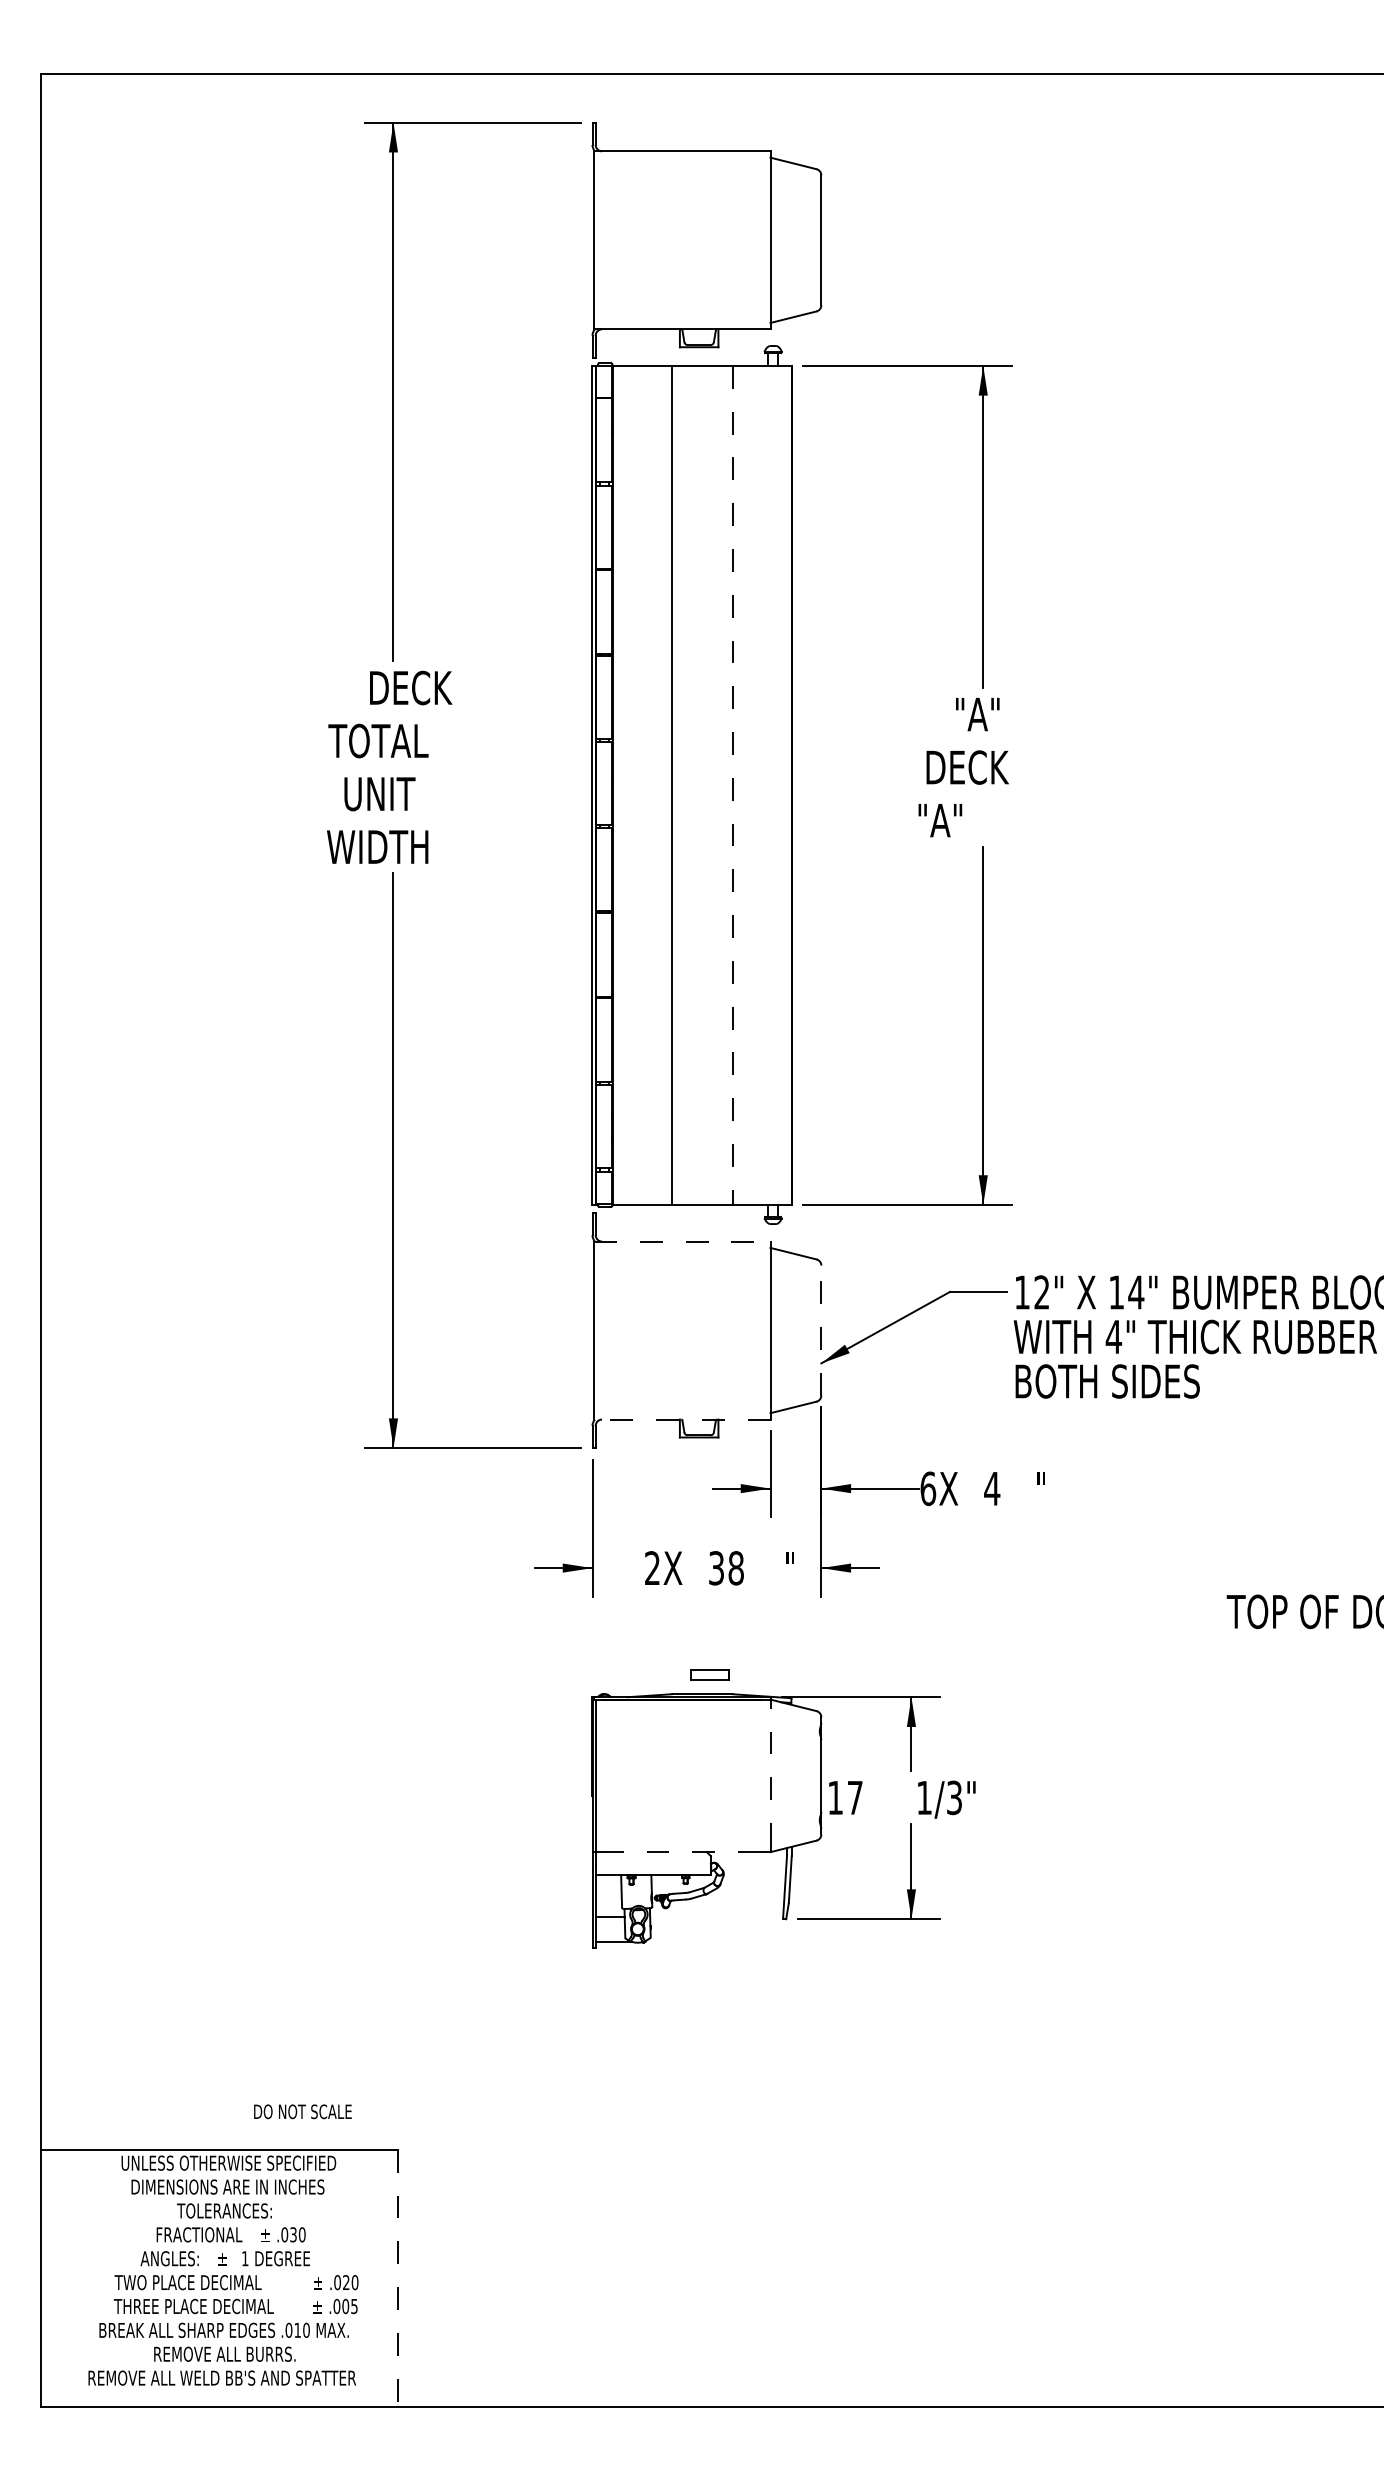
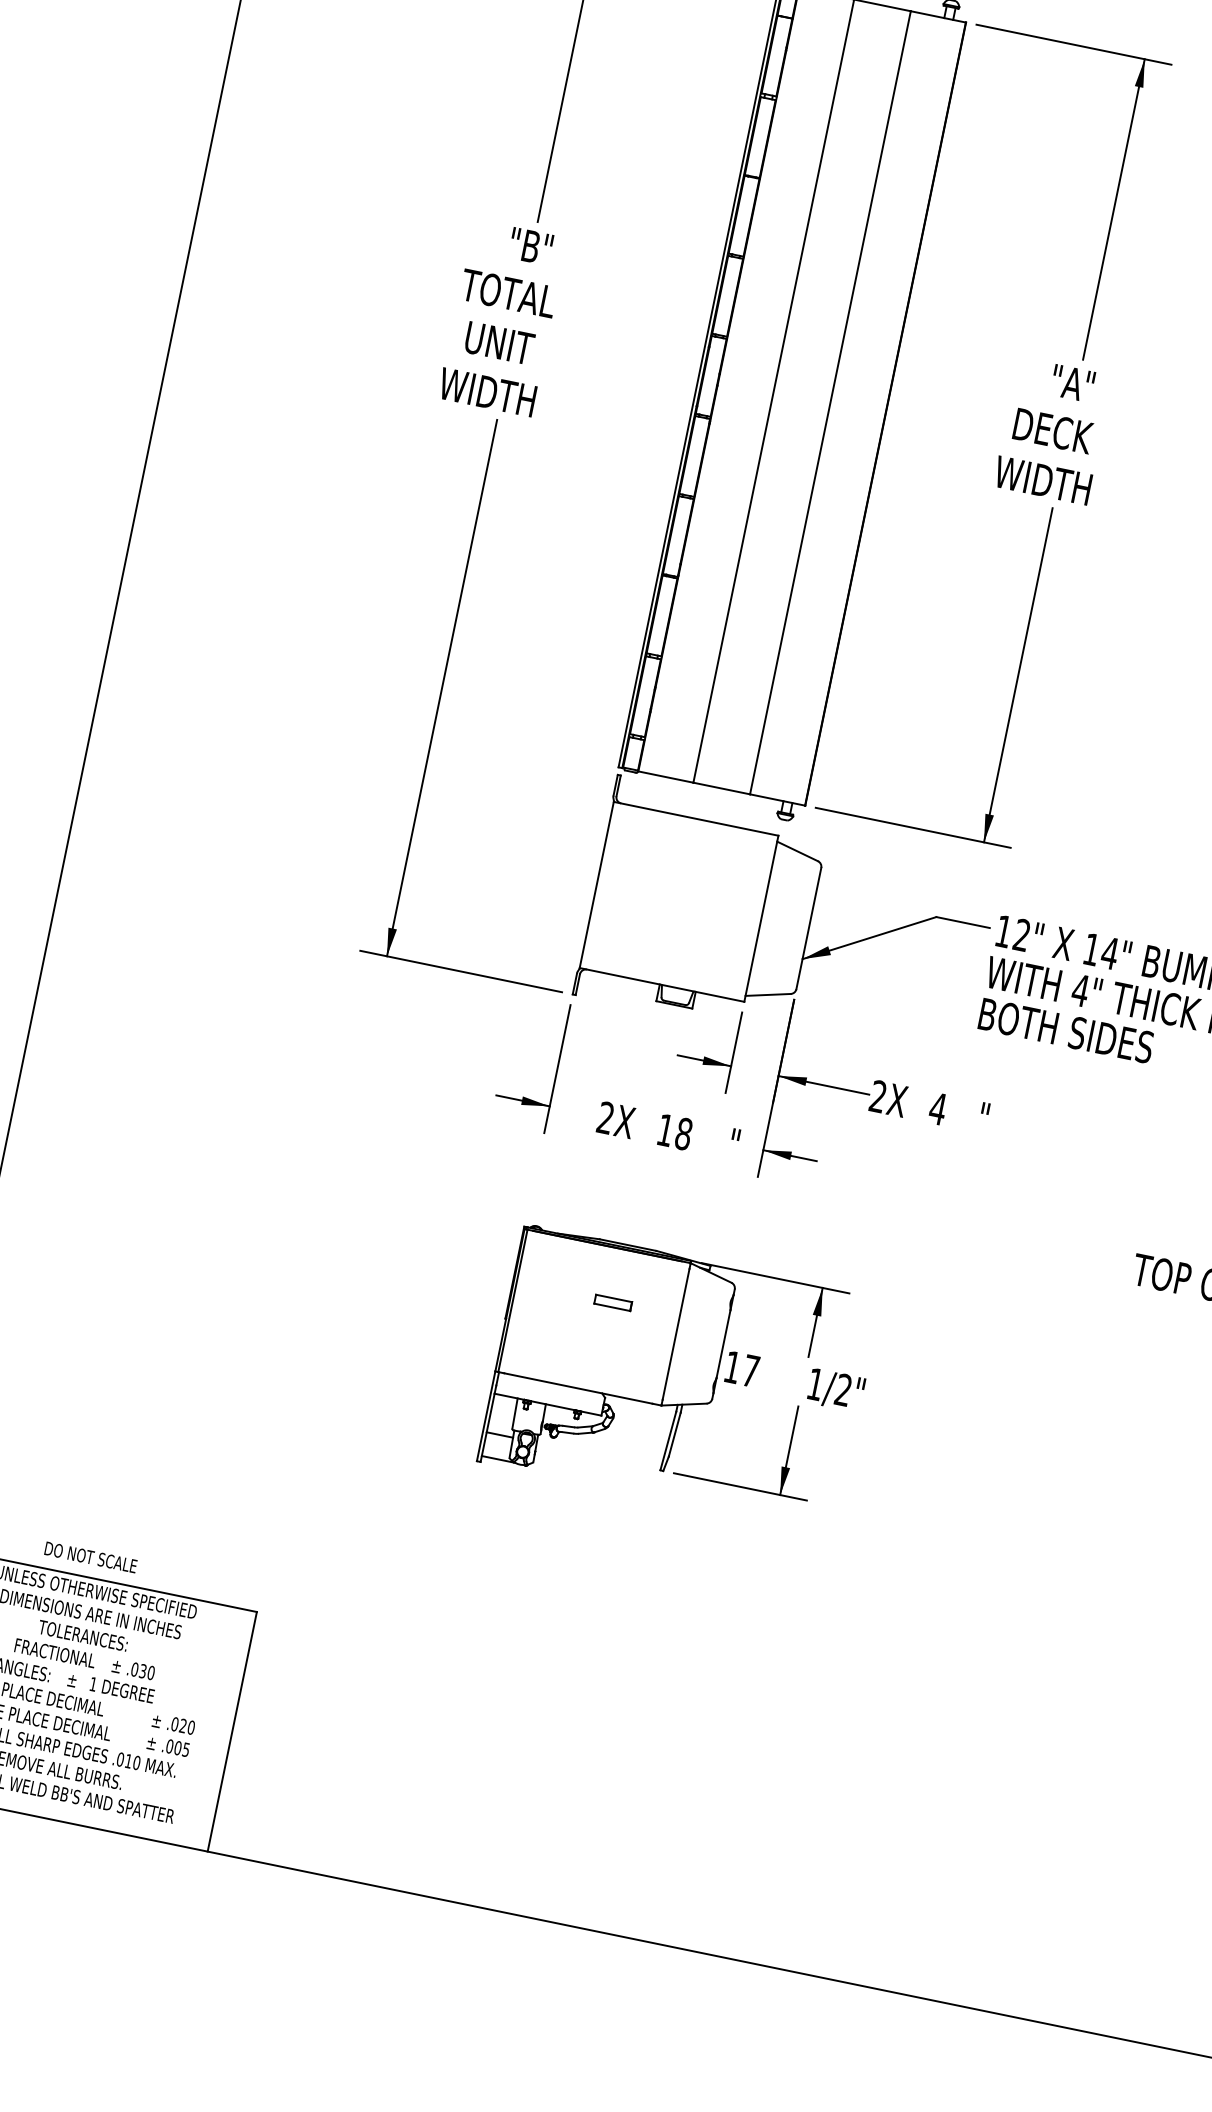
text: (411, 687) -> (549, 249), DECK -> "B"
line: (732, 785) -> (830, 402), dashed -> solid
text: (967, 820) -> (1042, 480), "A" -> WIDTH
line: (682, 1241) -> (696, 818), dashed -> solid
line: (821, 1330) -> (809, 928), dashed -> solid
line: (681, 1419) -> (661, 984), dashed -> solid
text: (928, 1488) -> (878, 1096), 6X -> 2X
text: (716, 1568) -> (665, 1130), 38 -> 18
part: (709, 1674) -> (612, 1302), moved
line: (770, 1775) -> (676, 1334), dashed -> solid
text: (954, 1797) -> (843, 1389), 1/3" -> 1/2"
line: (681, 1852) -> (578, 1388), dashed -> solid
text: (302, 2111) -> (90, 1557), moved
line: (398, 2278) -> (232, 1732), dashed -> solid

